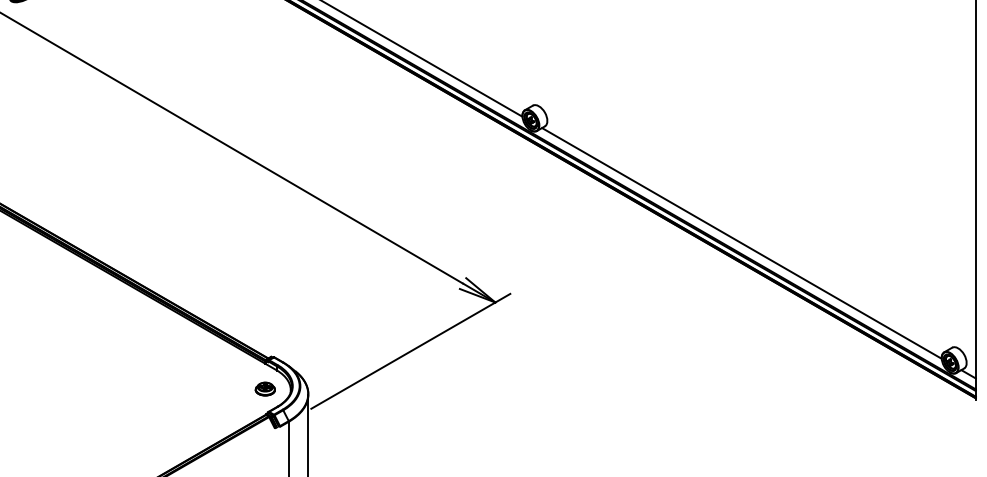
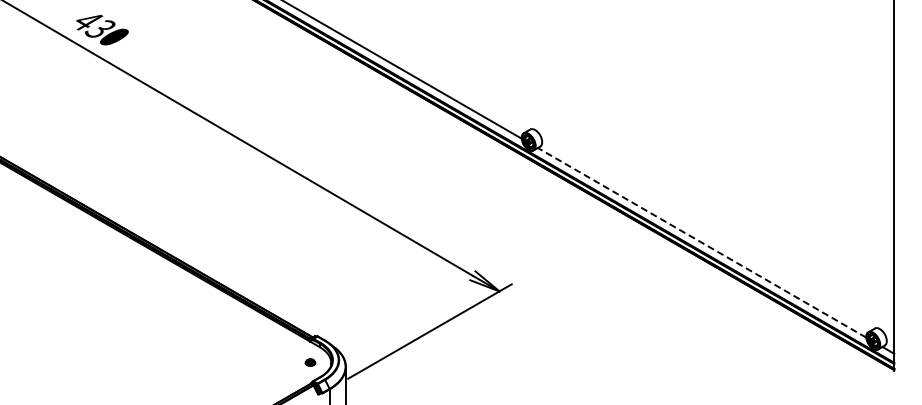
line: (742, 243) -> (702, 242), solid -> dashed
part: (265, 389) -> (310, 362), size x0.6

